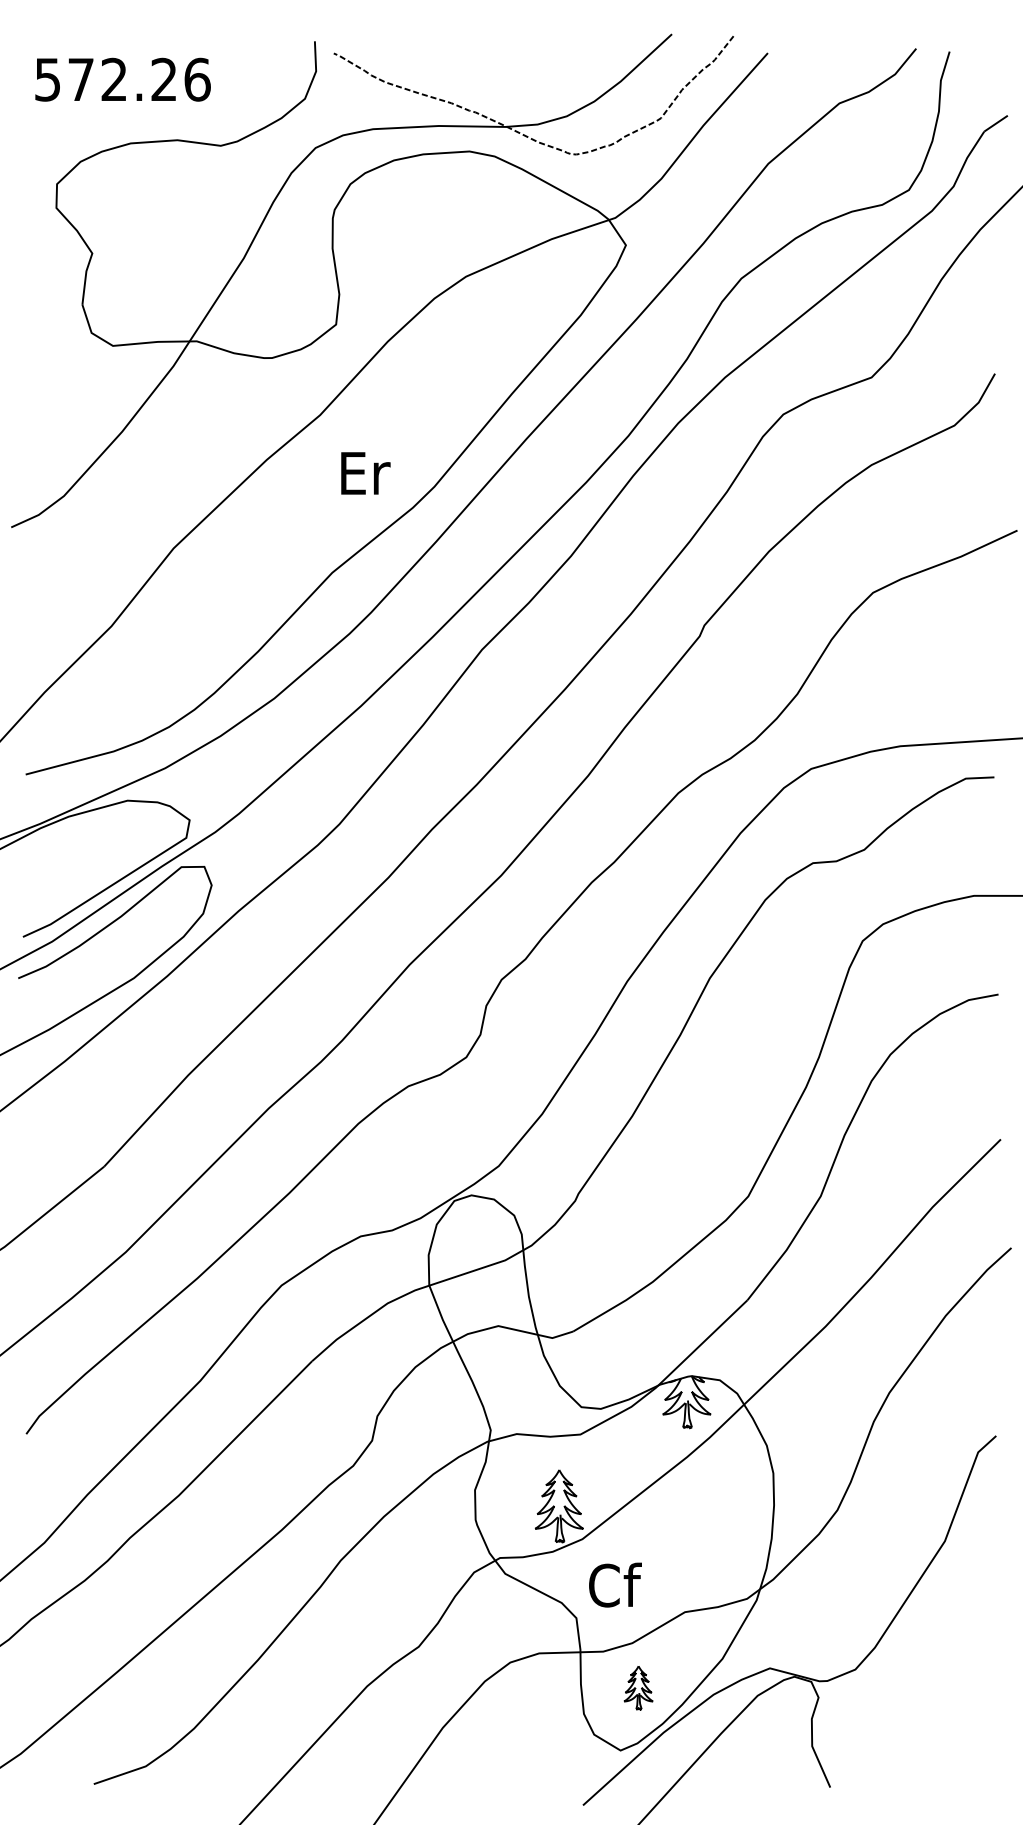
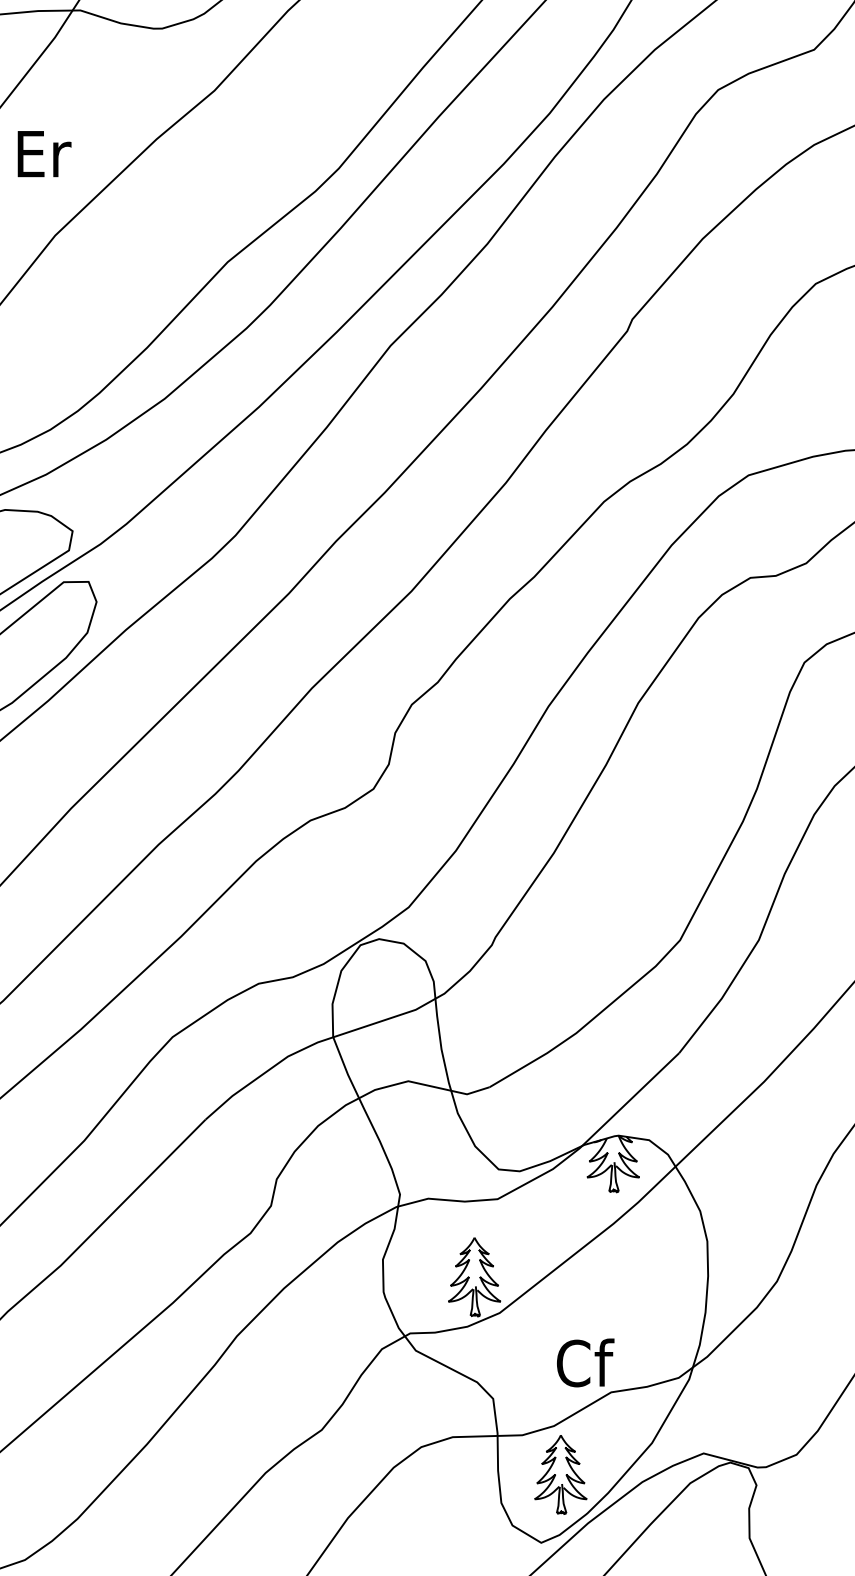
text: (365, 473) -> (44, 154), moved
text: (615, 1584) -> (585, 1362), moved
part: (638, 1687) -> (560, 1474), size x1.67

